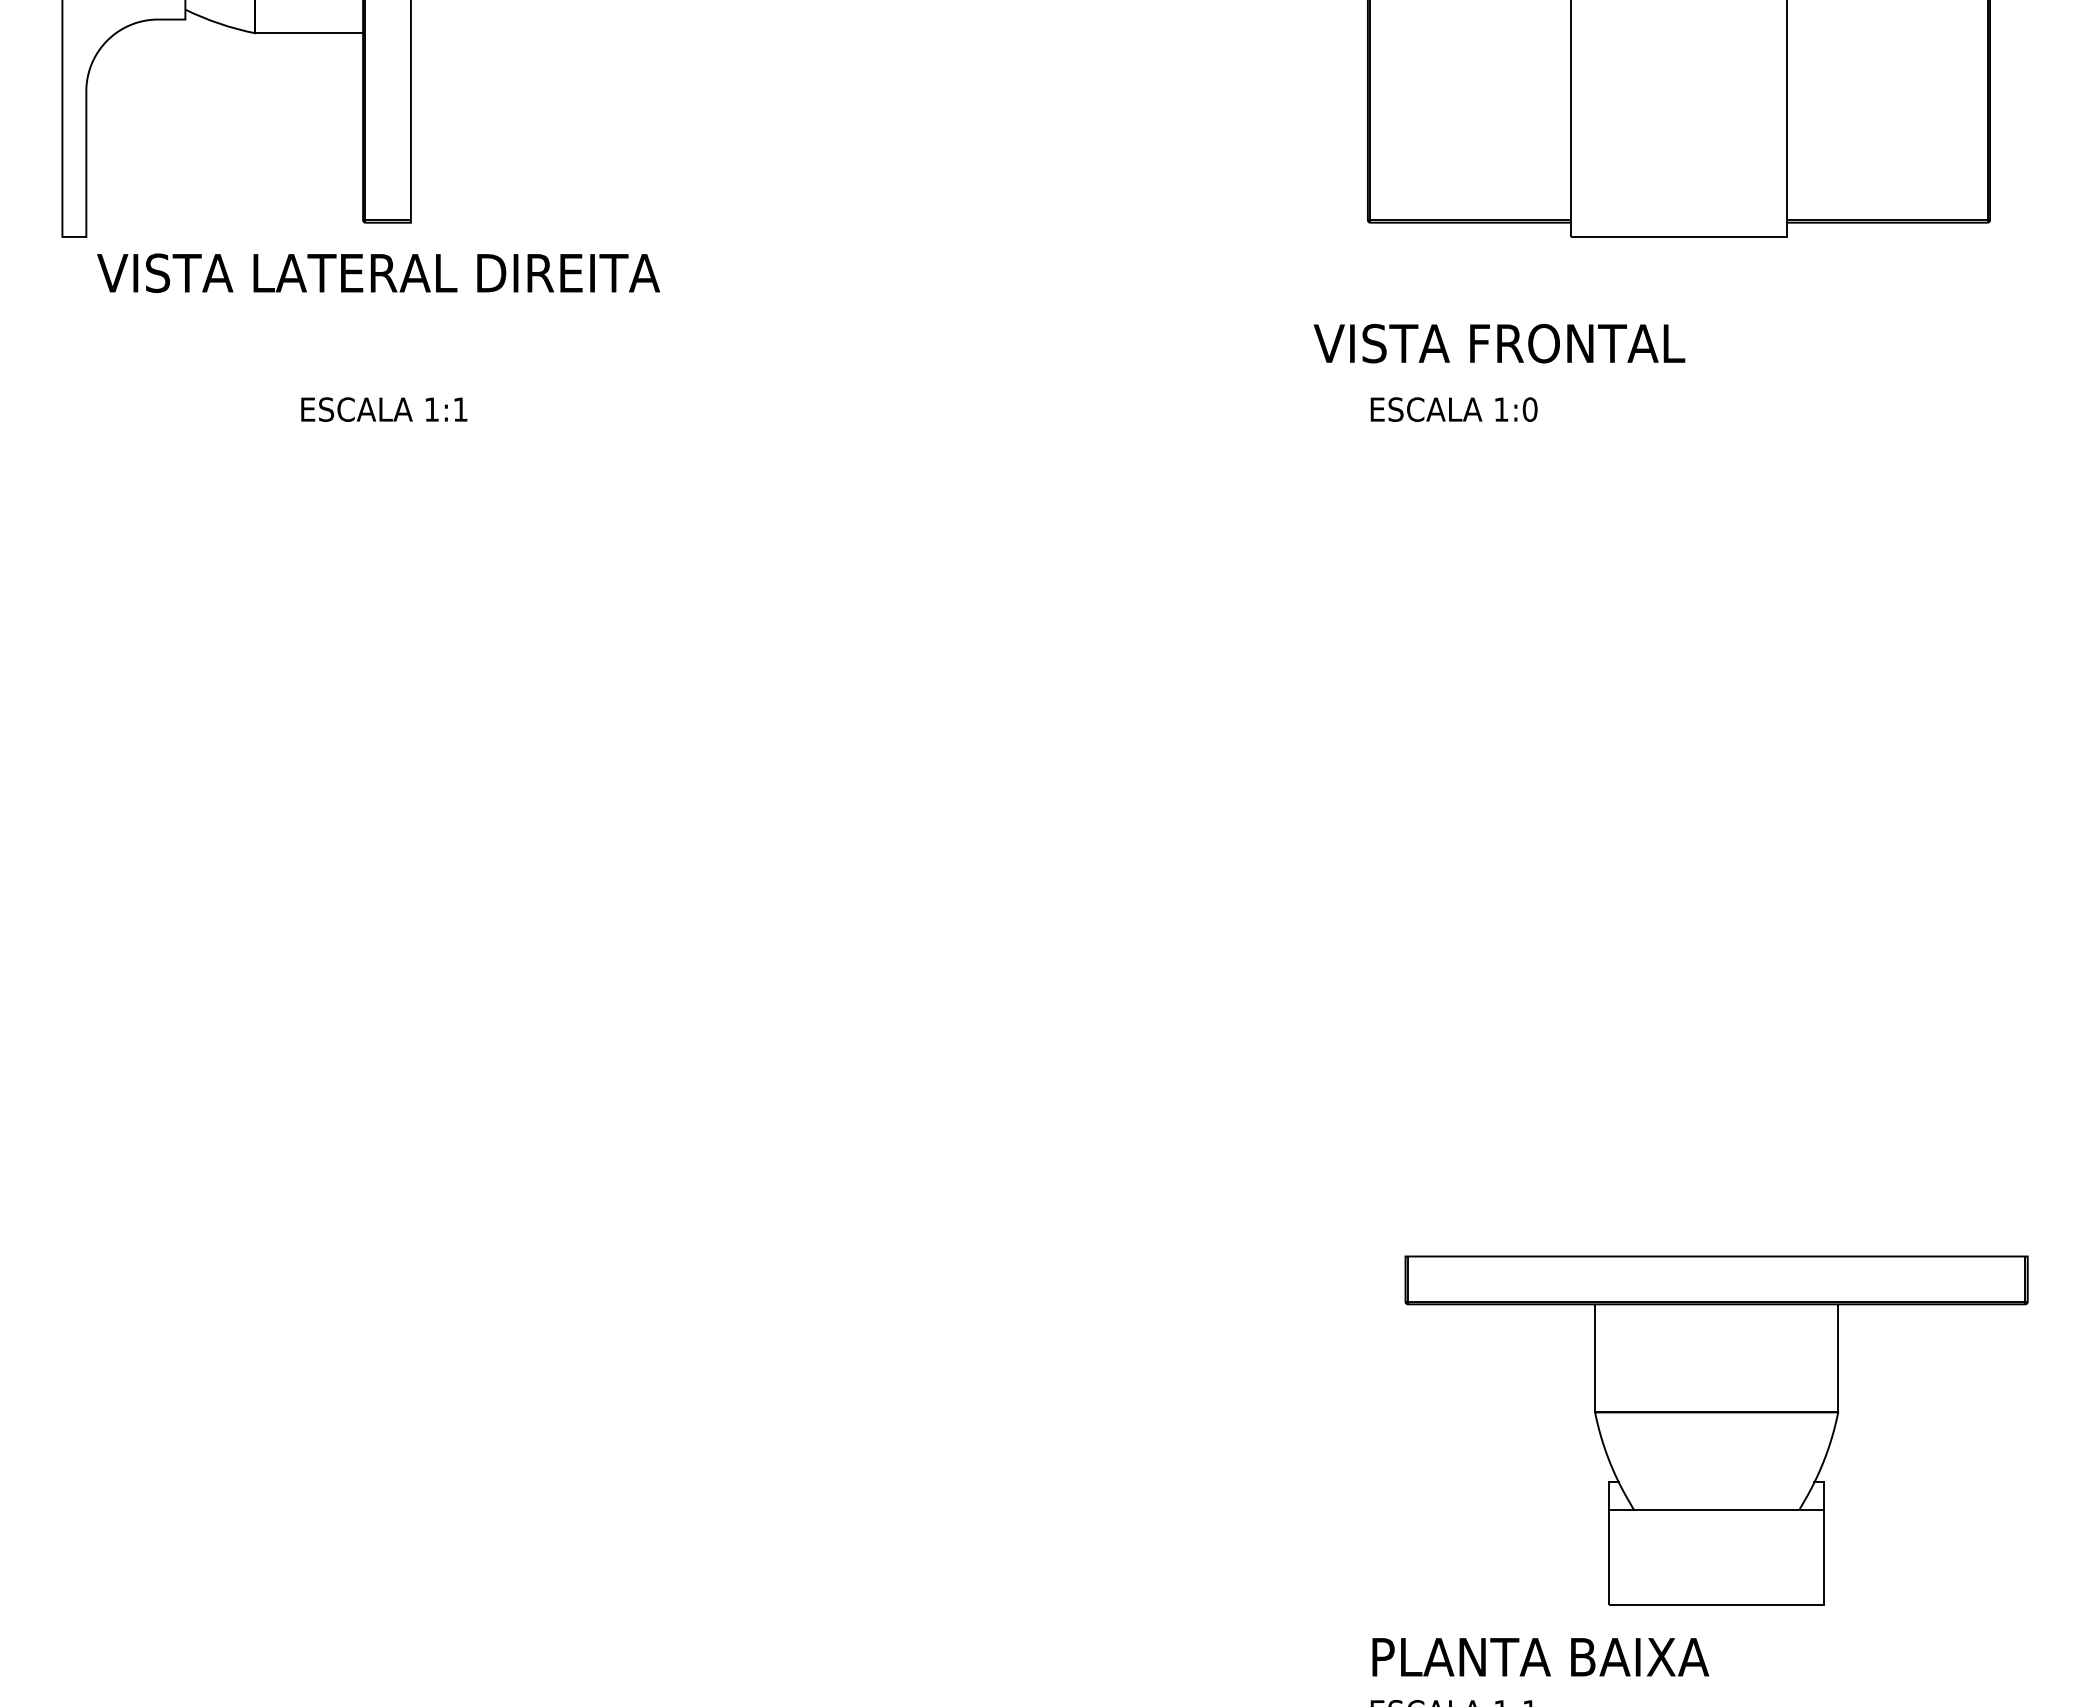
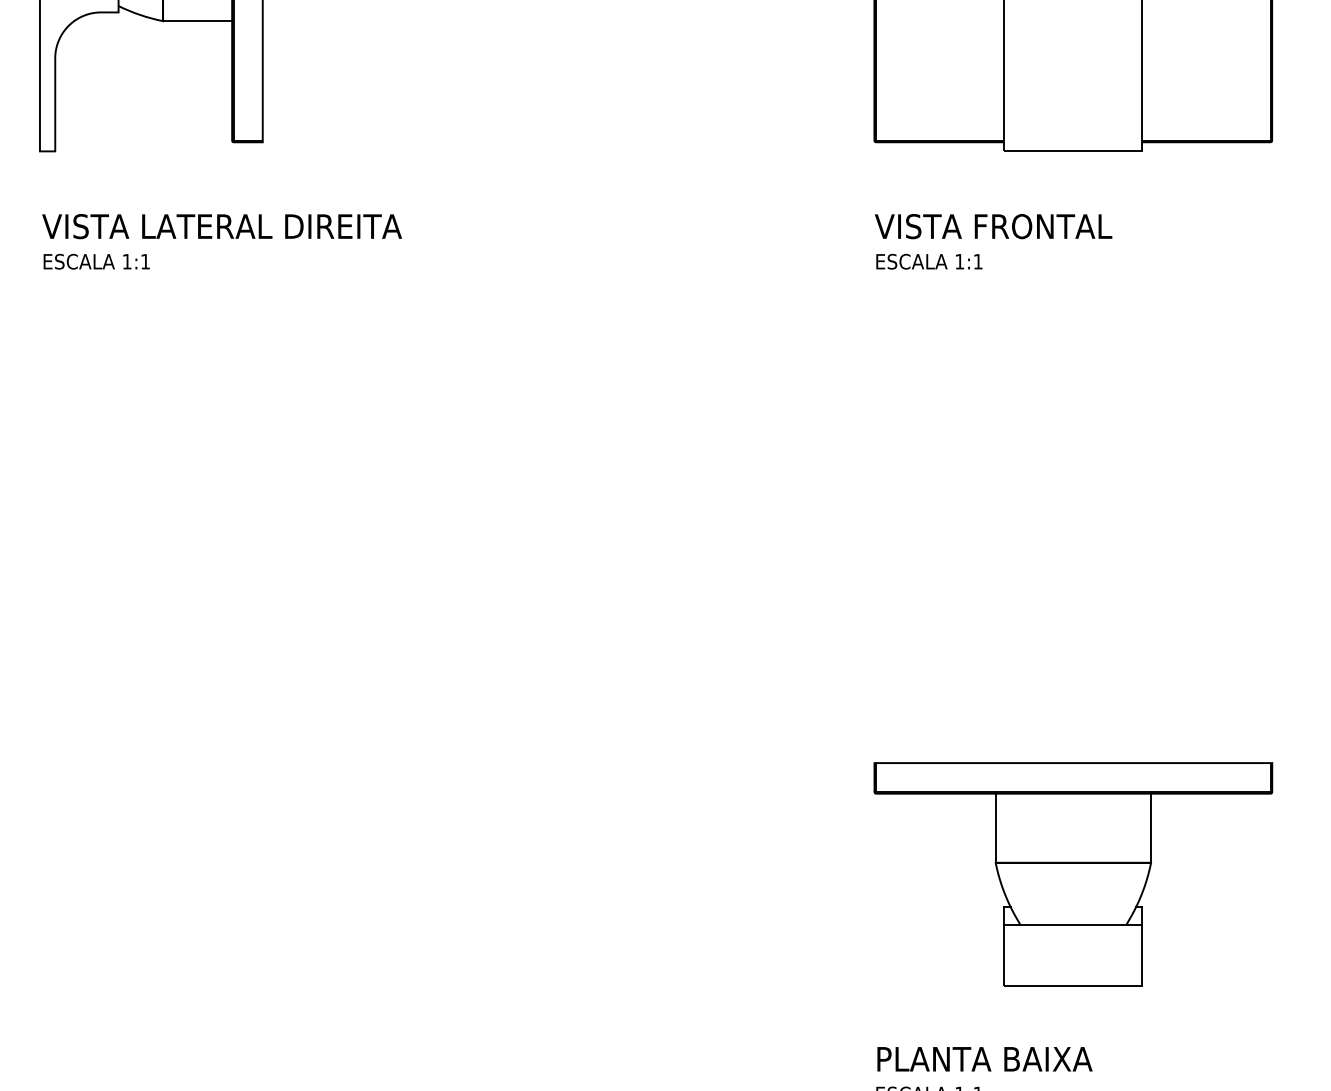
text: (377, 273) -> (221, 226), moved
text: (1499, 343) -> (993, 226), moved
text: (383, 409) -> (96, 261), moved
text: (1529, 409) -> (977, 261), 1:0 -> 1:1
part: (1716, 1430) -> (1073, 874), moved

